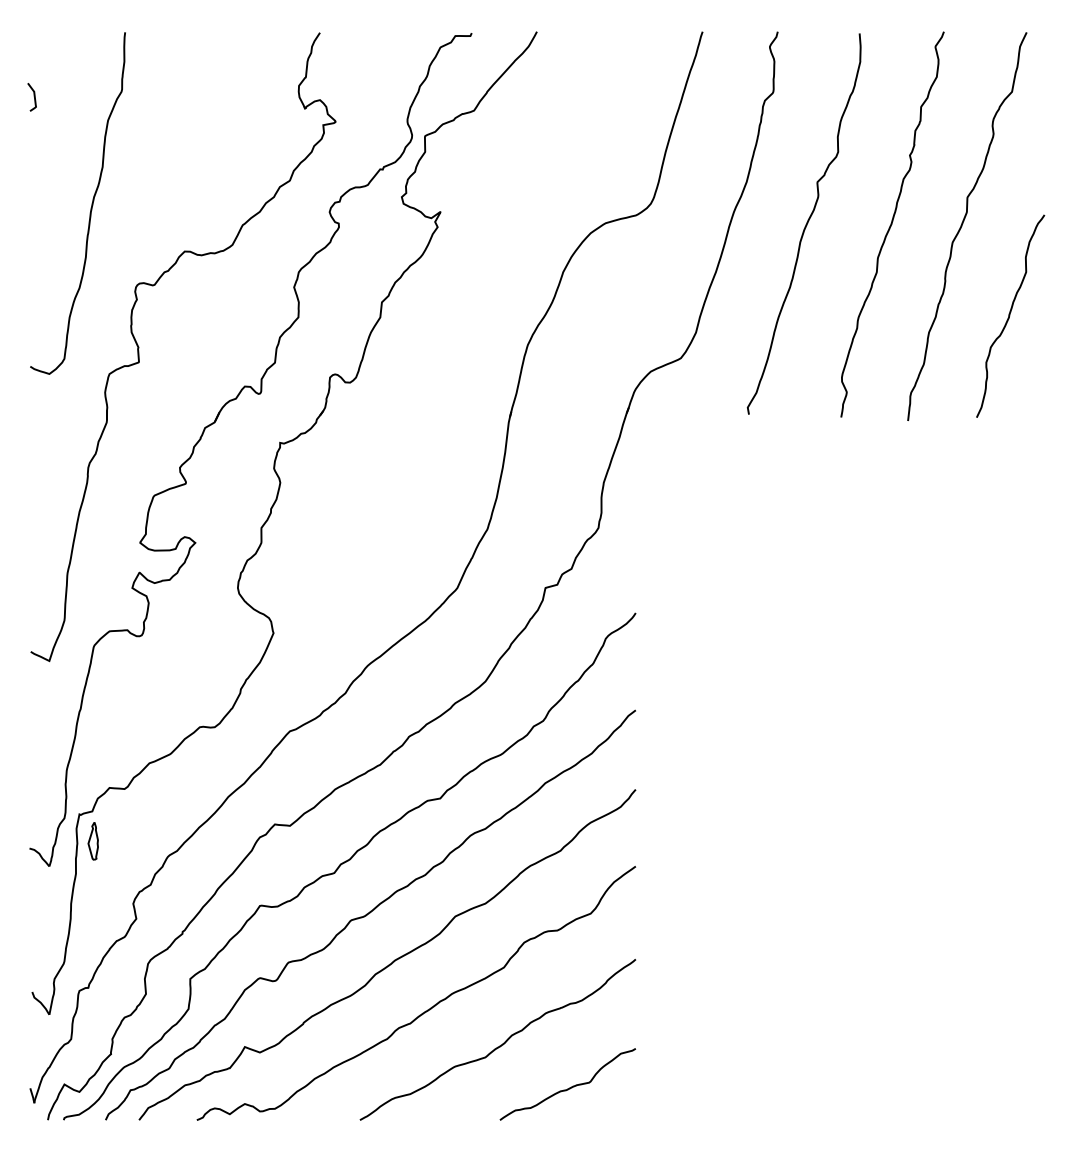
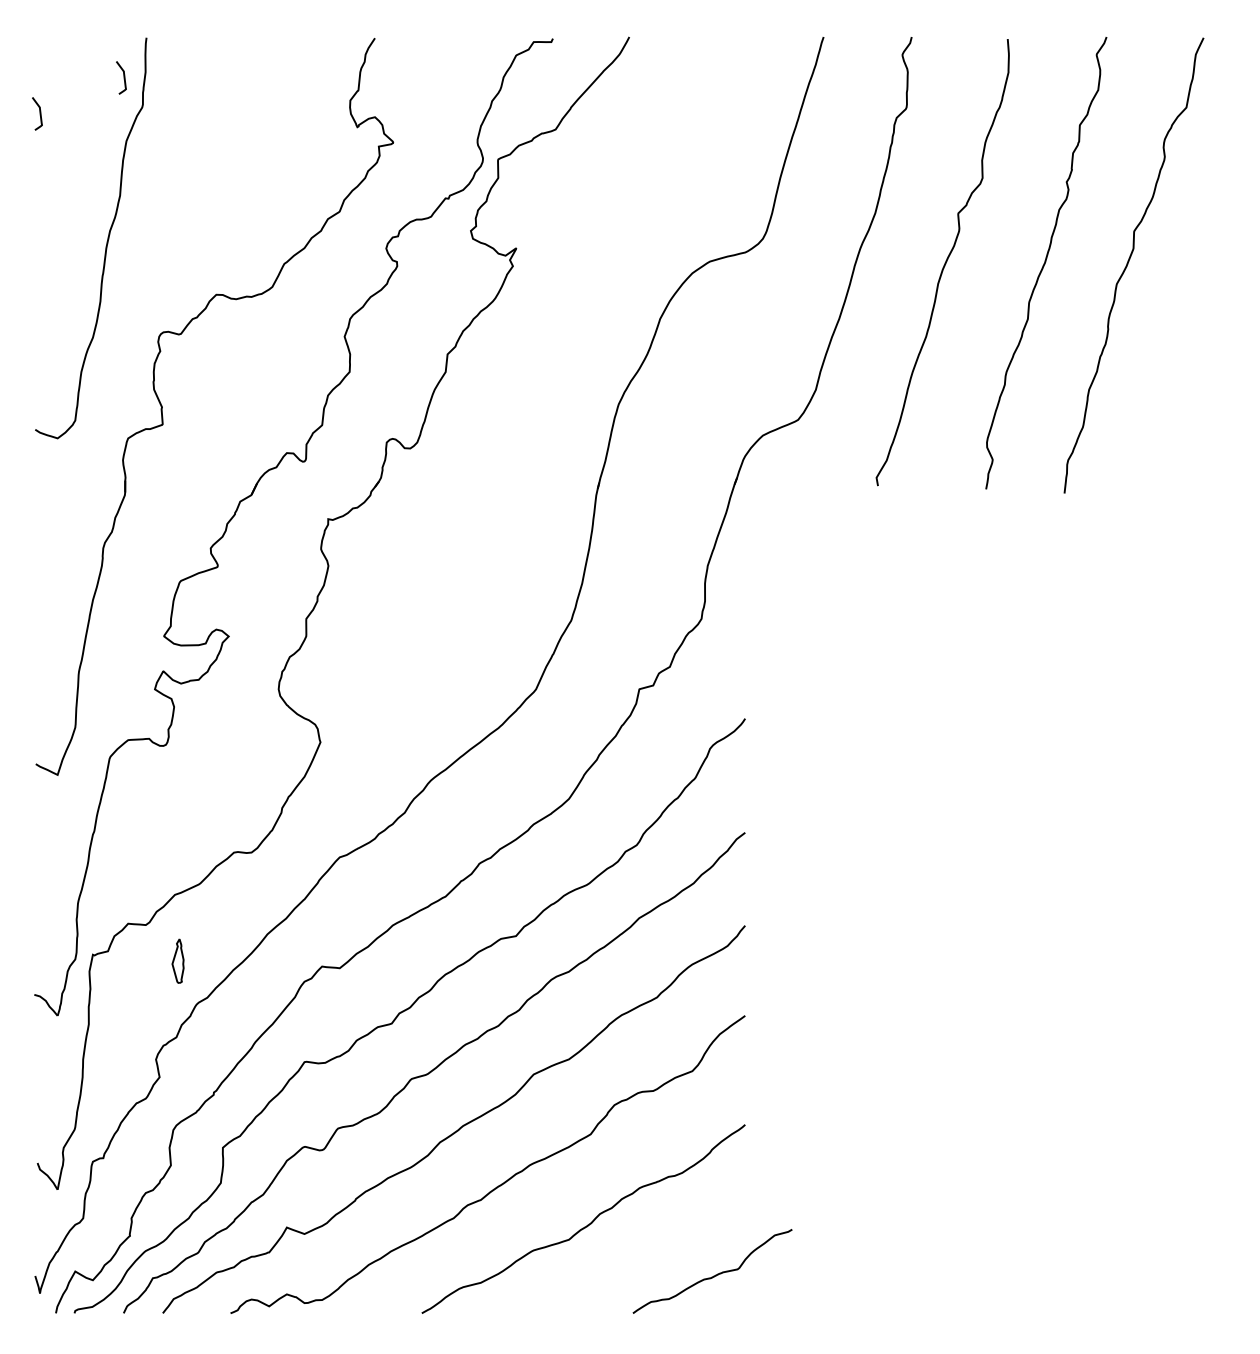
curve: (105, 66) -> (123, 77), added
curve: (1010, 315) -> (1184, 369), removed
part: (92, 840) -> (177, 960), moved
curve: (568, 1087) -> (713, 1275), moved

